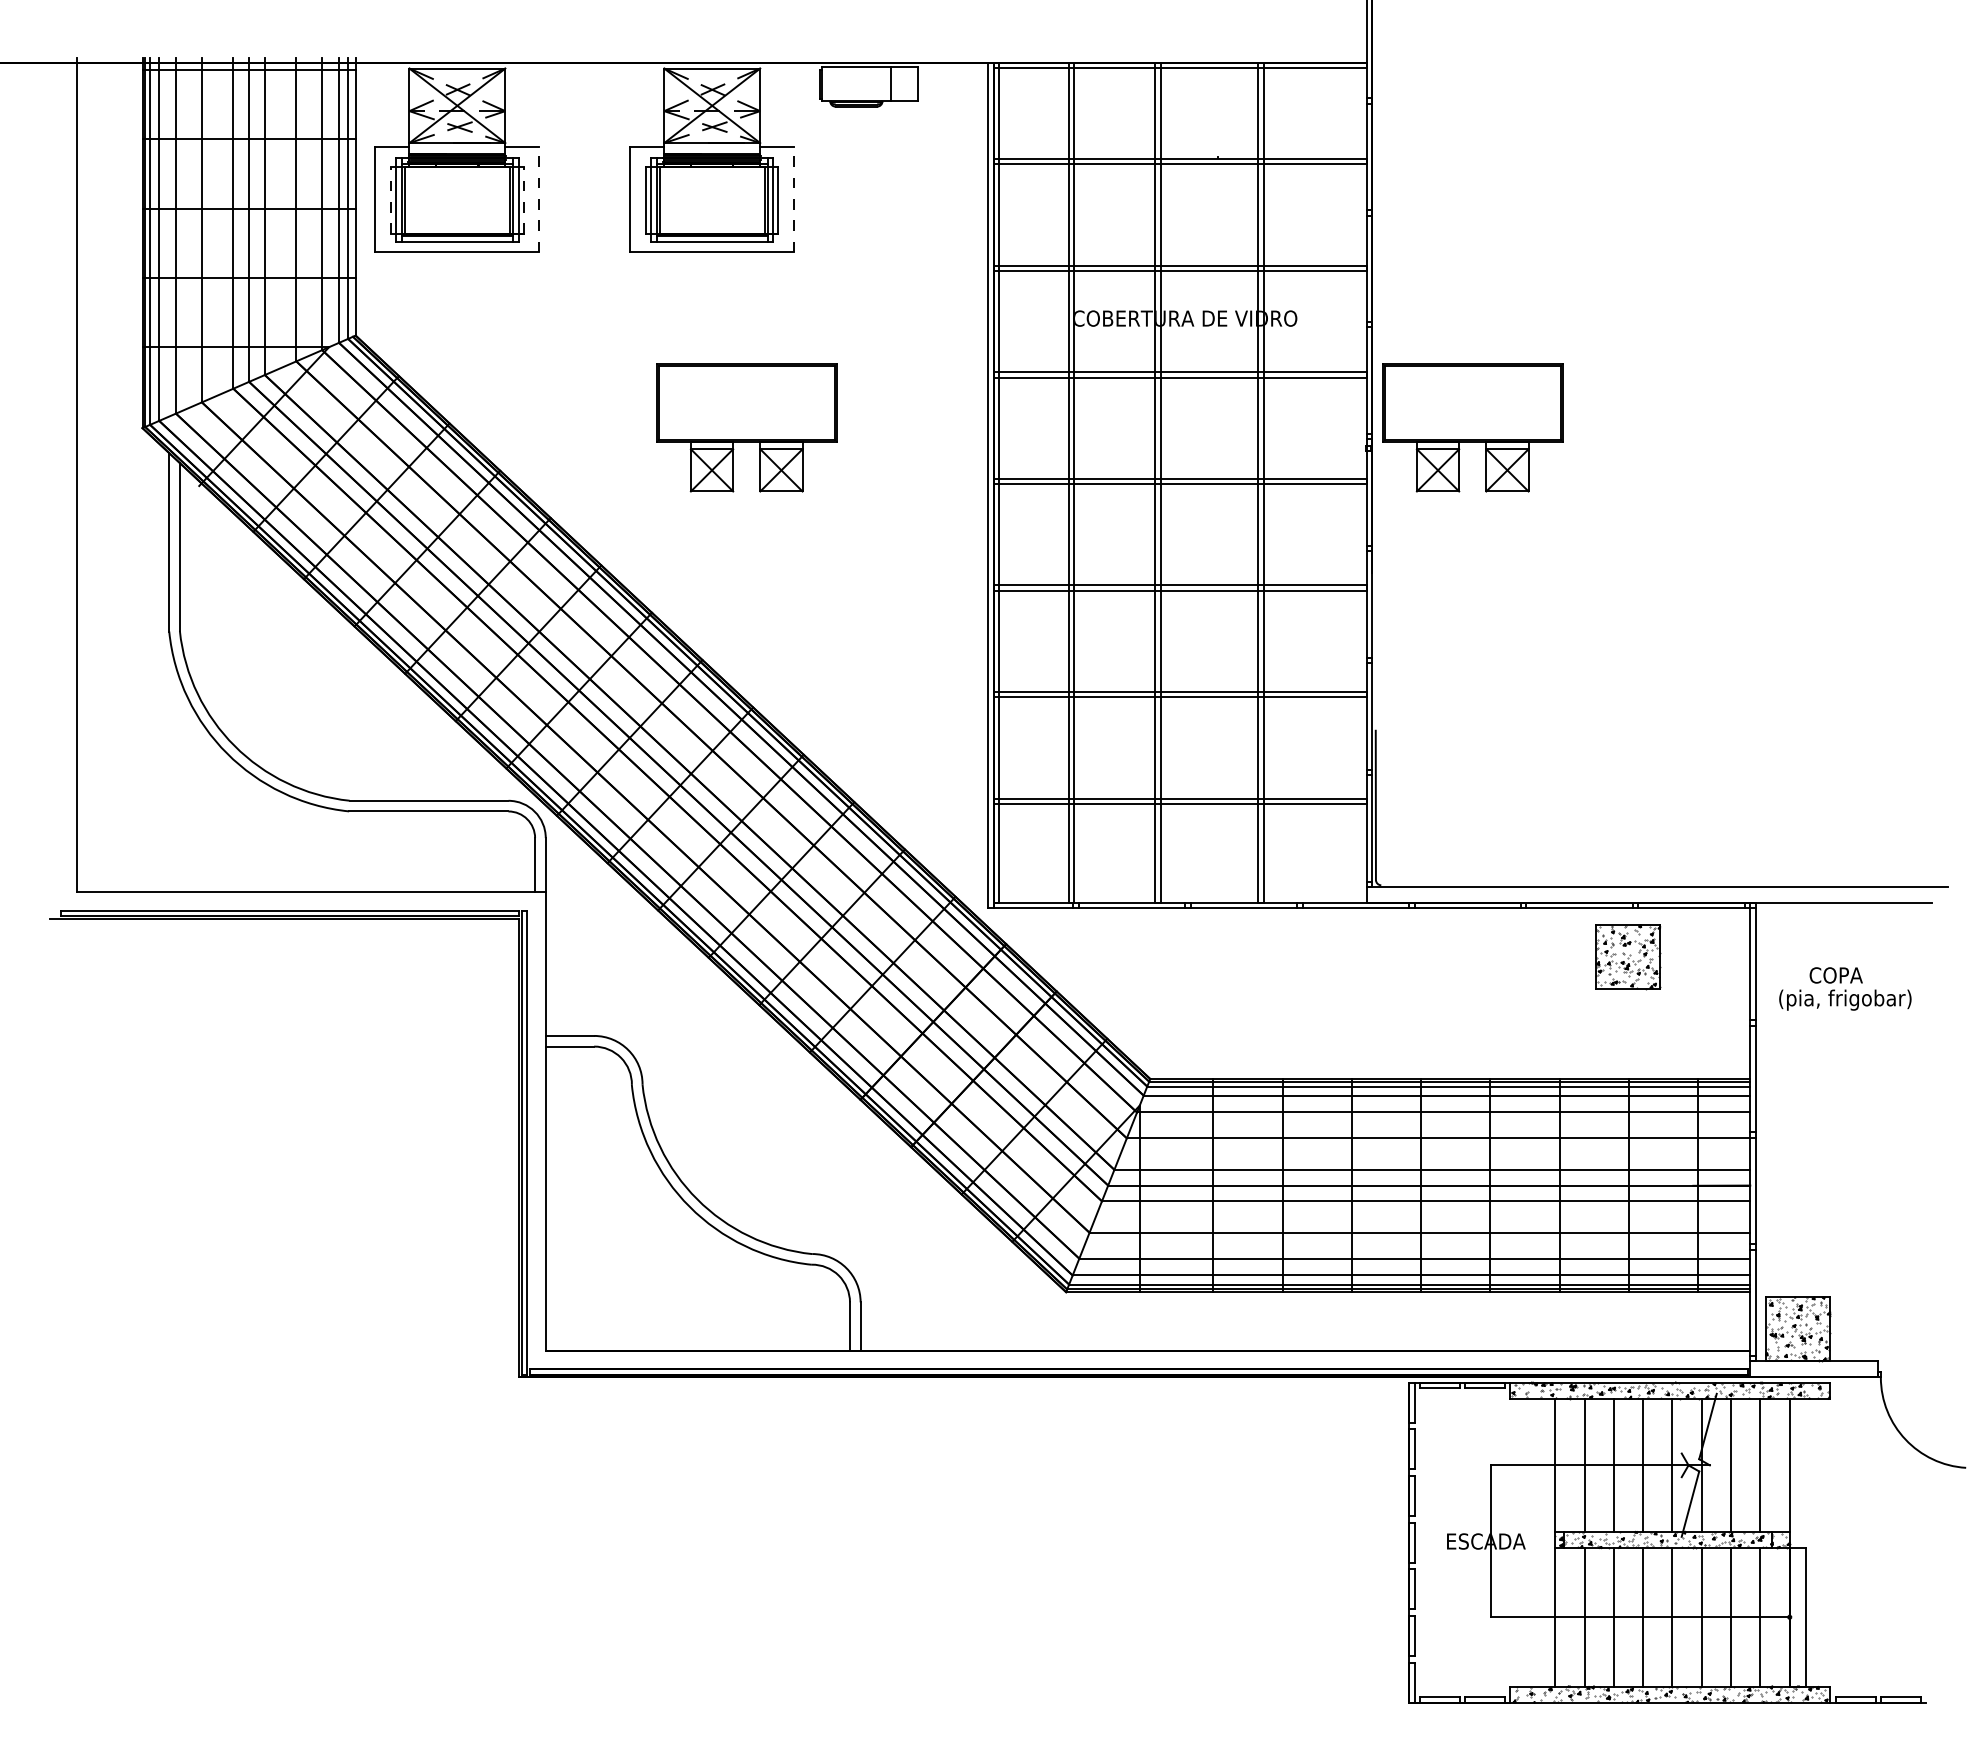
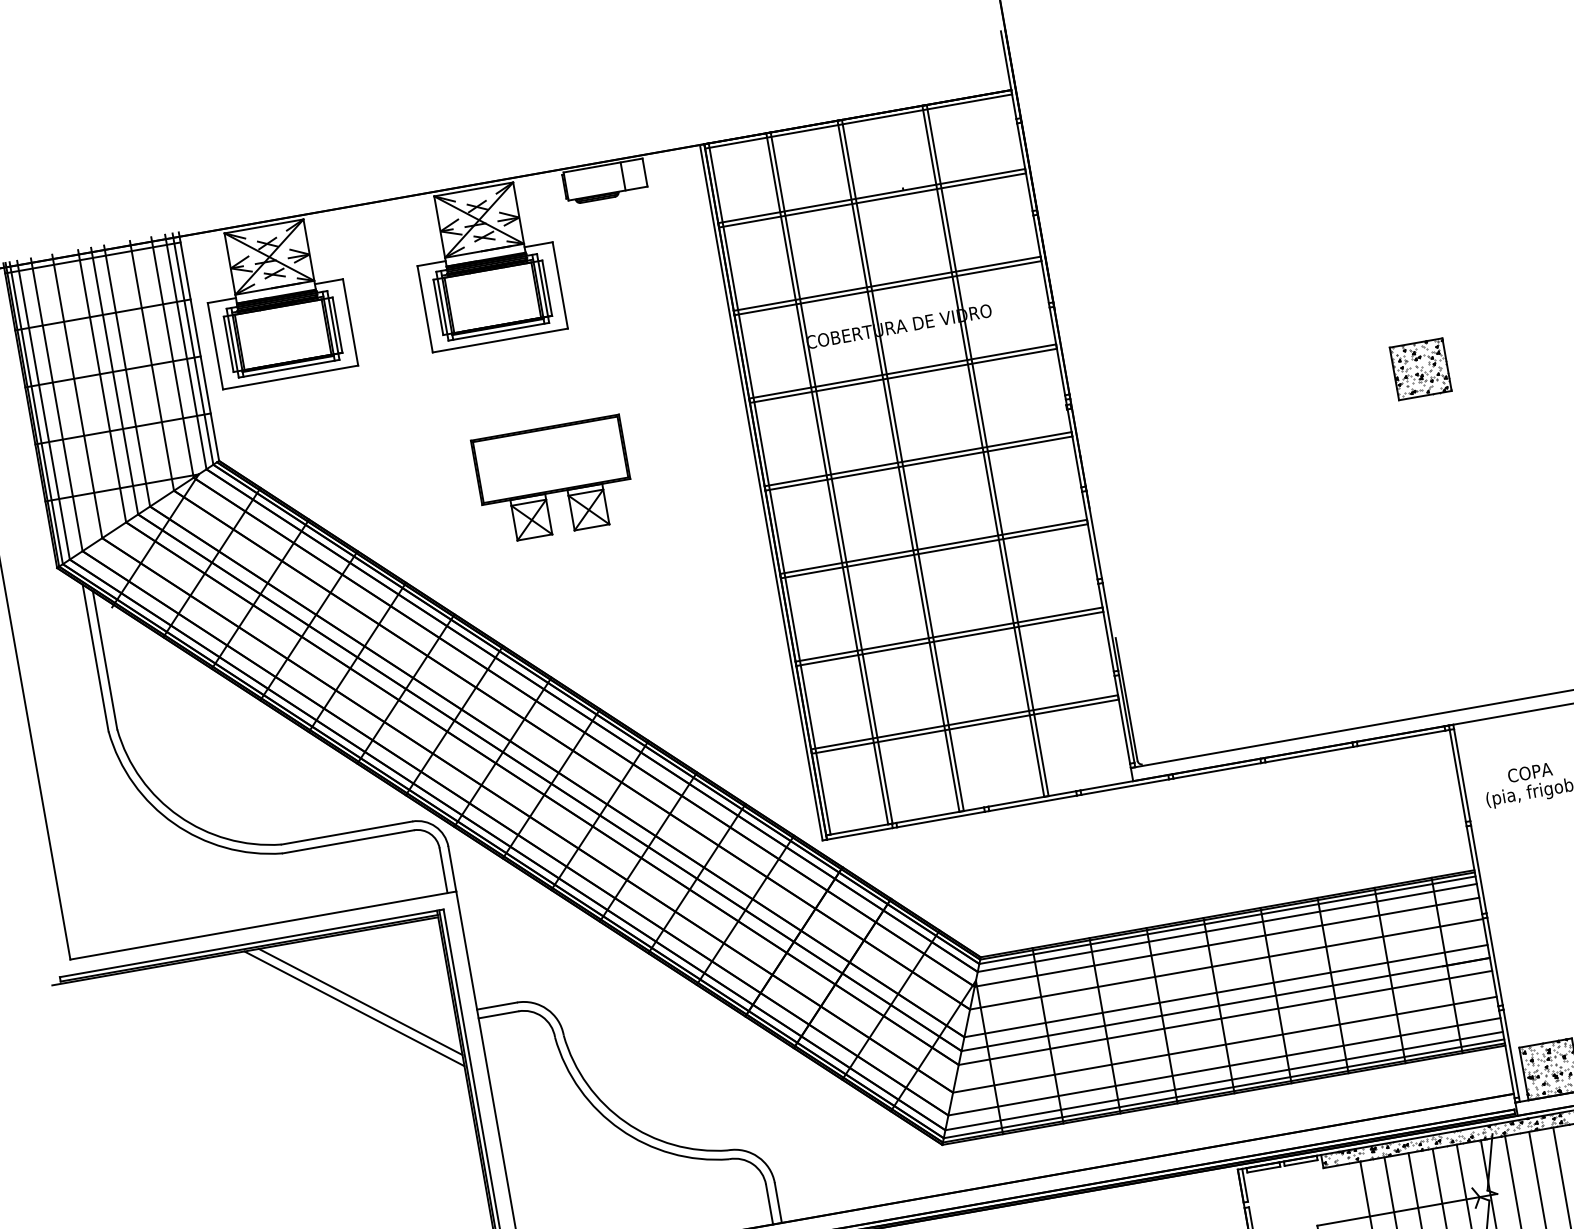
line: (539, 199) -> (350, 322), dashed -> solid
line: (794, 199) -> (560, 285), dashed -> solid
line: (391, 200) -> (228, 344), dashed -> solid
line: (523, 200) -> (337, 325), dashed -> solid
part: (1472, 427) -> (1151, 374), removed
part: (1628, 957) -> (1421, 369), moved
line: (410, 1002) -> (360, 1001), added
line: (401, 1009) -> (354, 1008), added

